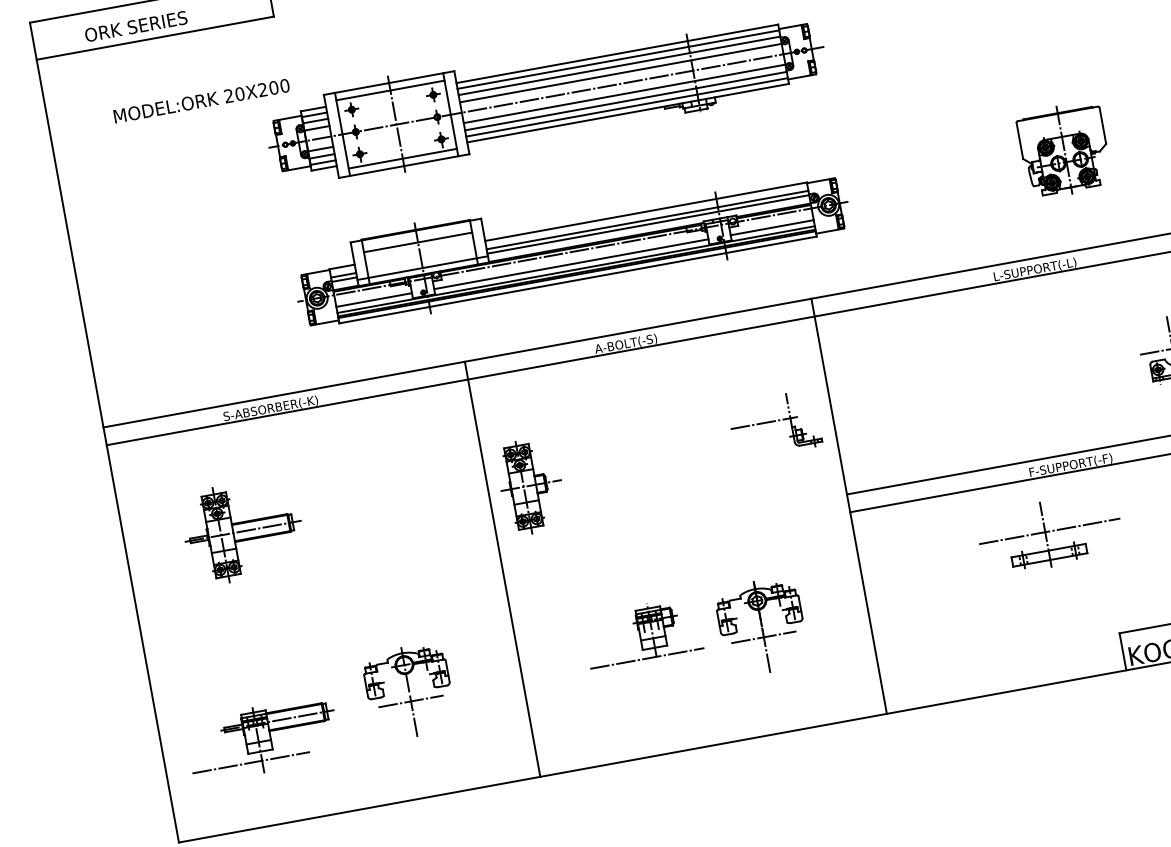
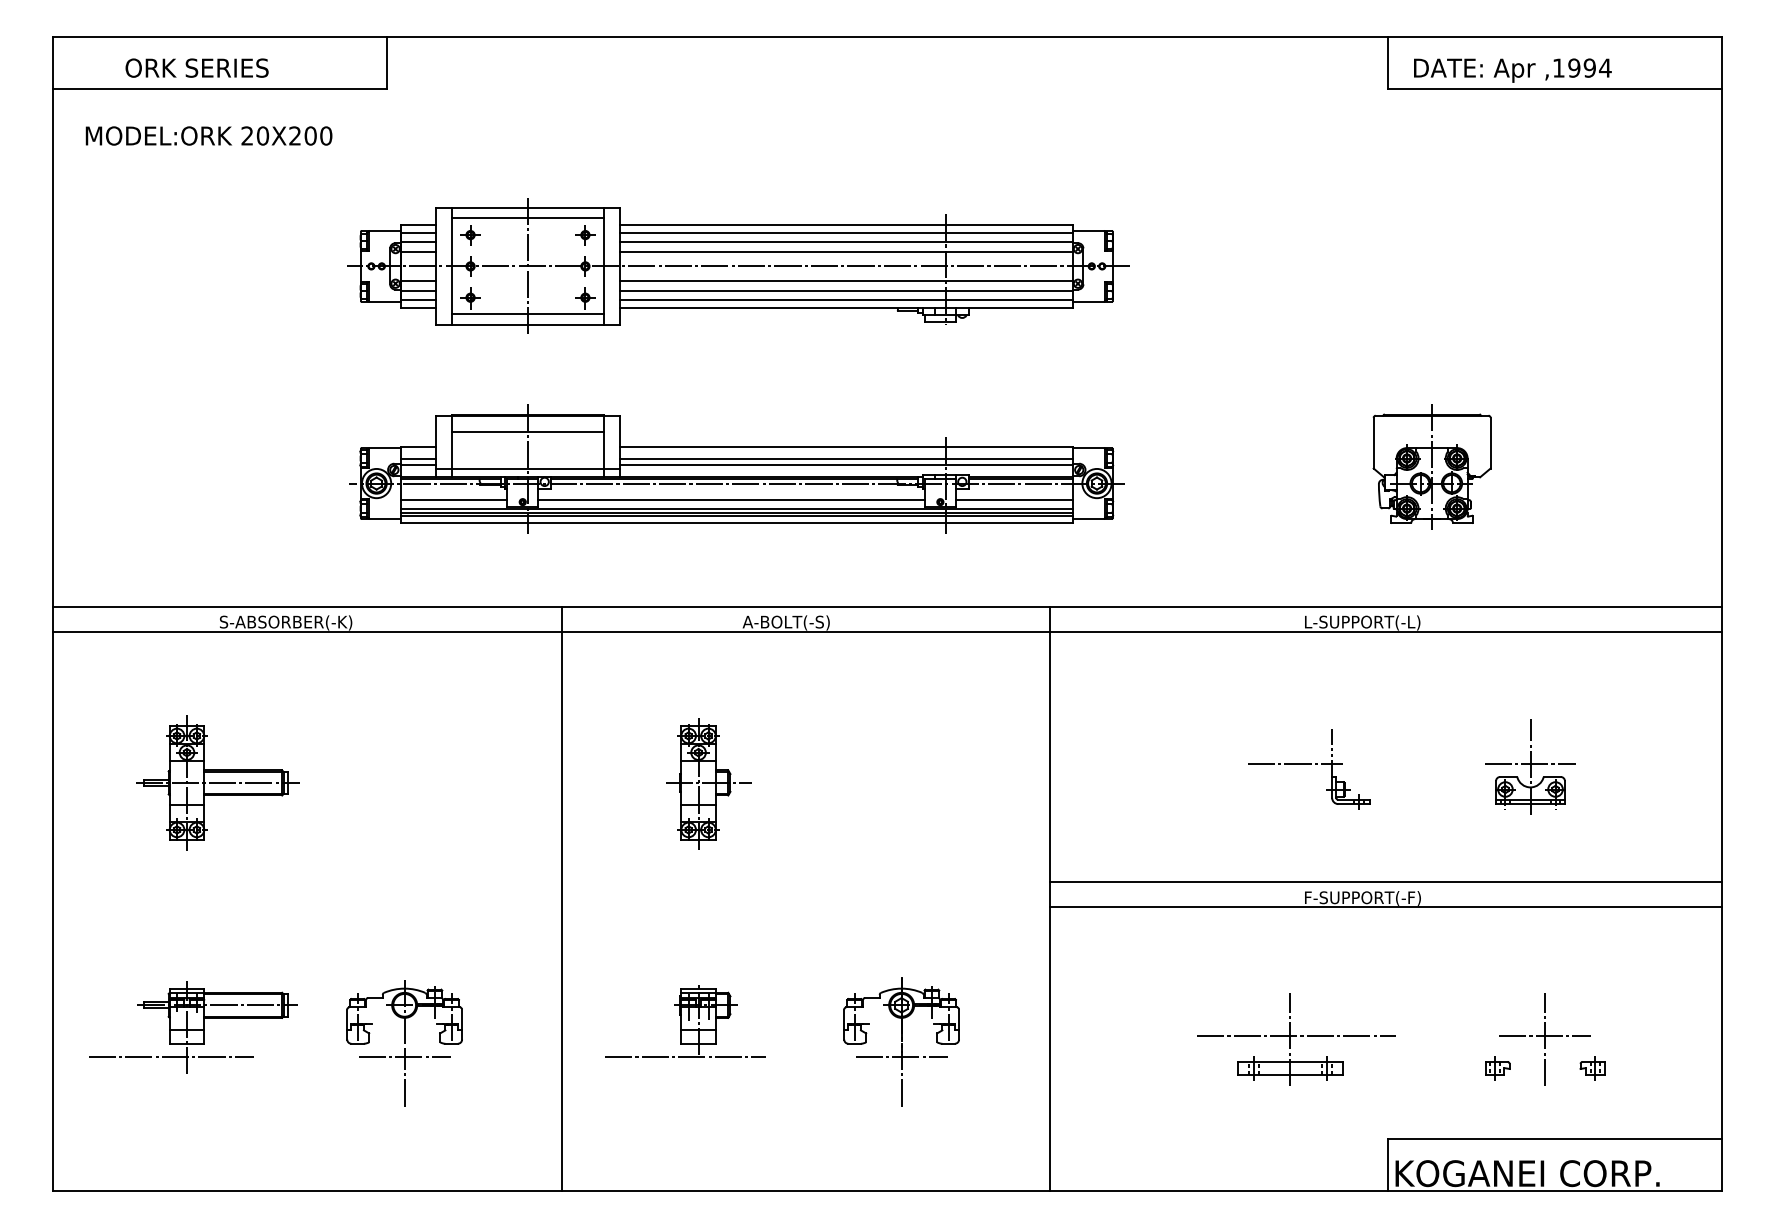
text: (201, 100) -> (208, 135), moved
part: (775, 424) -> (1309, 769), moved
part: (530, 486) -> (708, 783), moved
part: (1050, 533) -> (1296, 1039), moved
part: (642, 633) -> (685, 1021), moved
part: (263, 739) -> (193, 1027), moved

